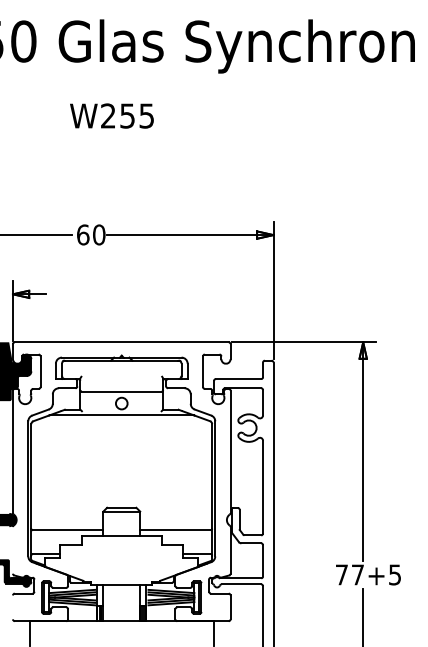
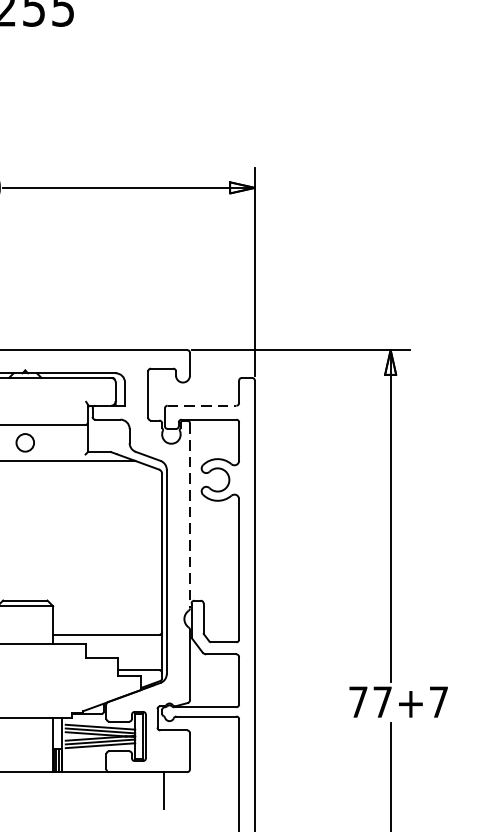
line: (238, 379) -> (201, 406), solid -> dashed
line: (230, 452) -> (189, 516), solid -> dashed
text: (394, 574) -> (438, 701), +5 -> +7

